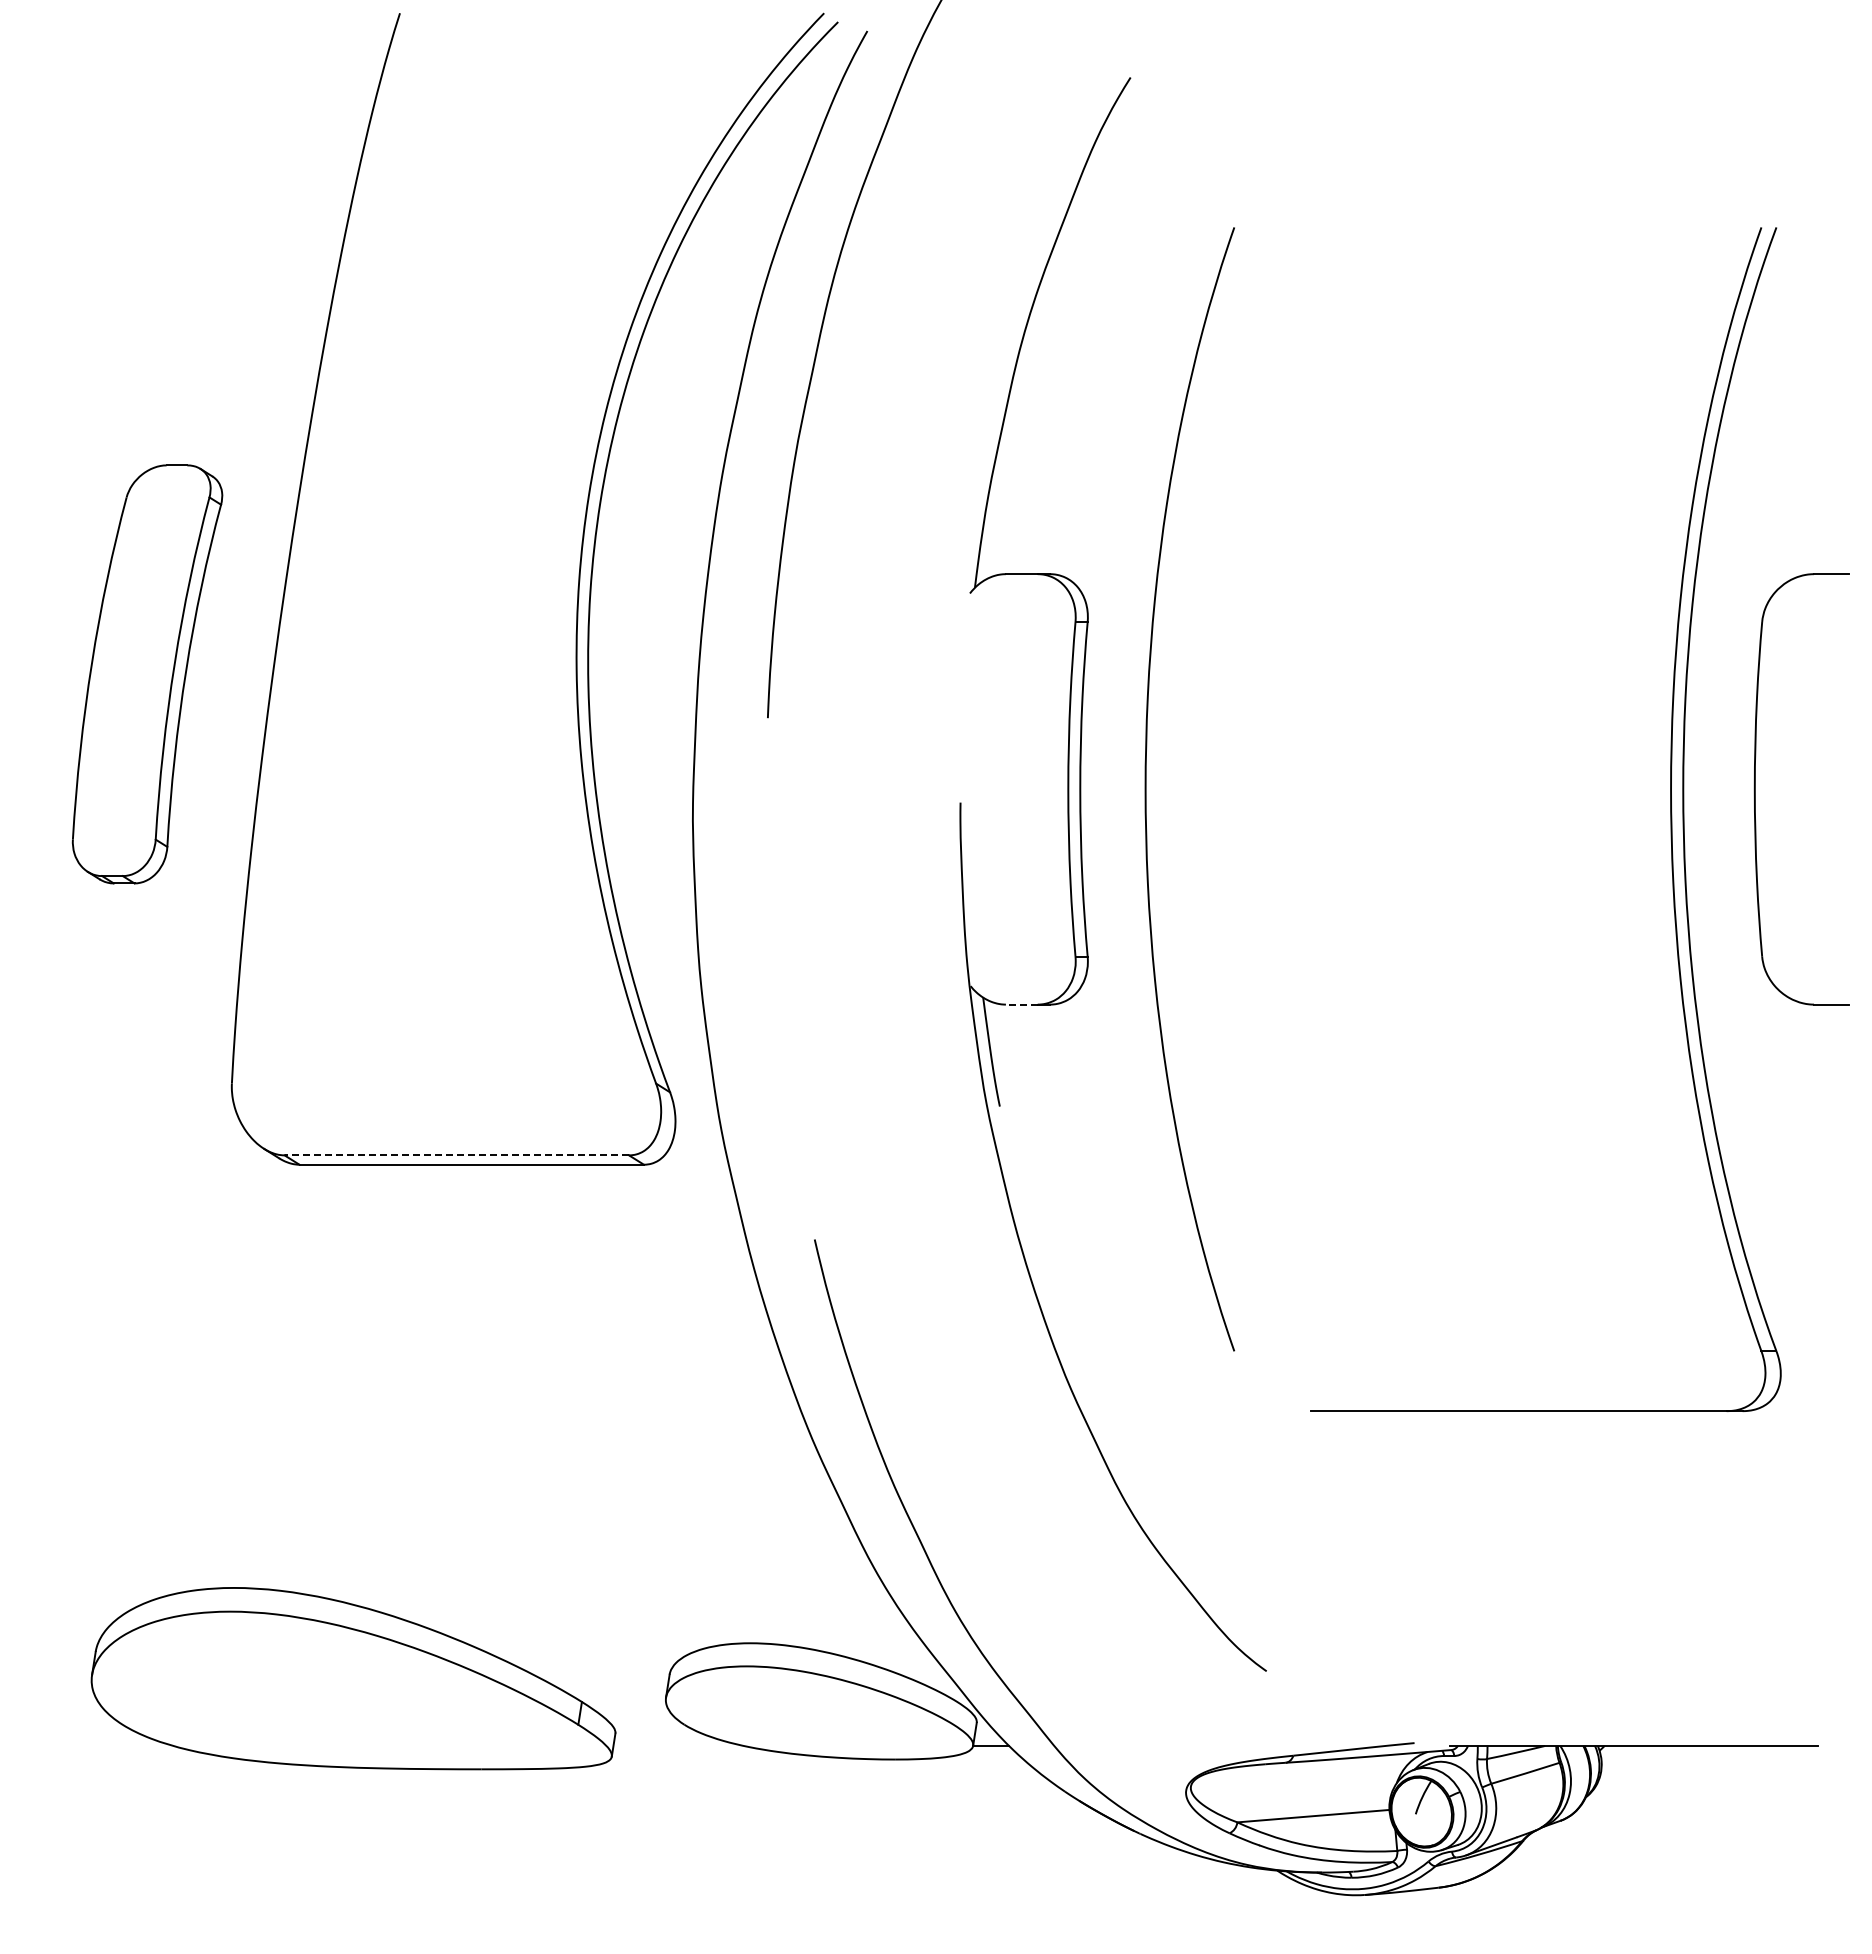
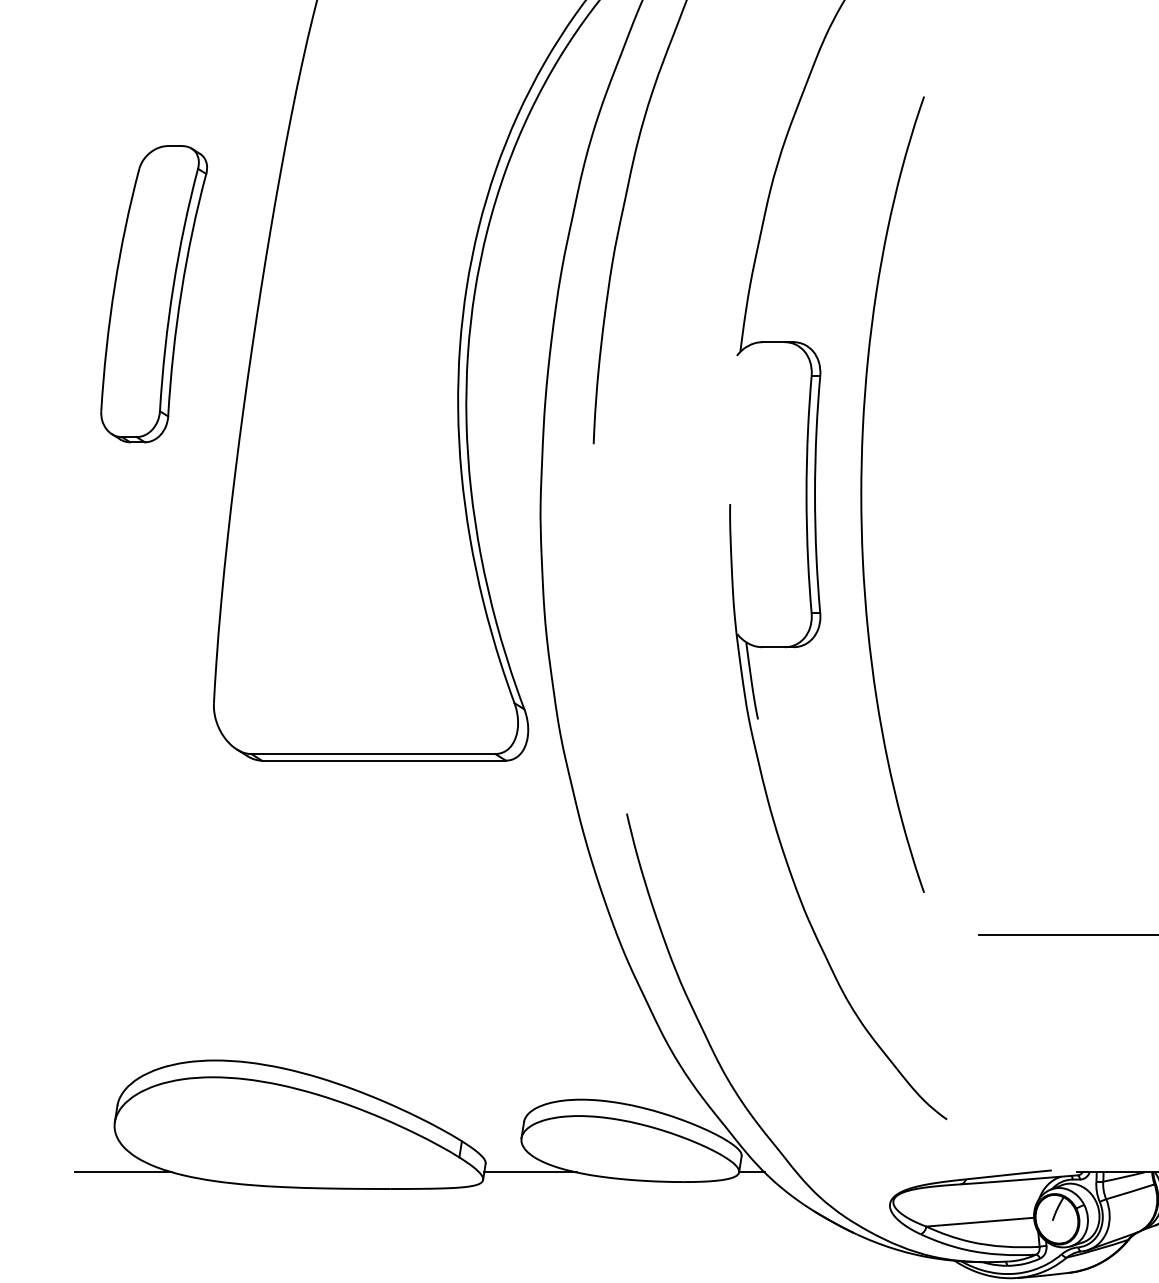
part: (147, 674) -> (154, 294), moved
line: (1021, 1004) -> (773, 647), dashed -> solid
line: (456, 1155) -> (373, 754), dashed -> solid
line: (104, 1745) -> (123, 1172), added
line: (678, 1745) -> (530, 1172), added

